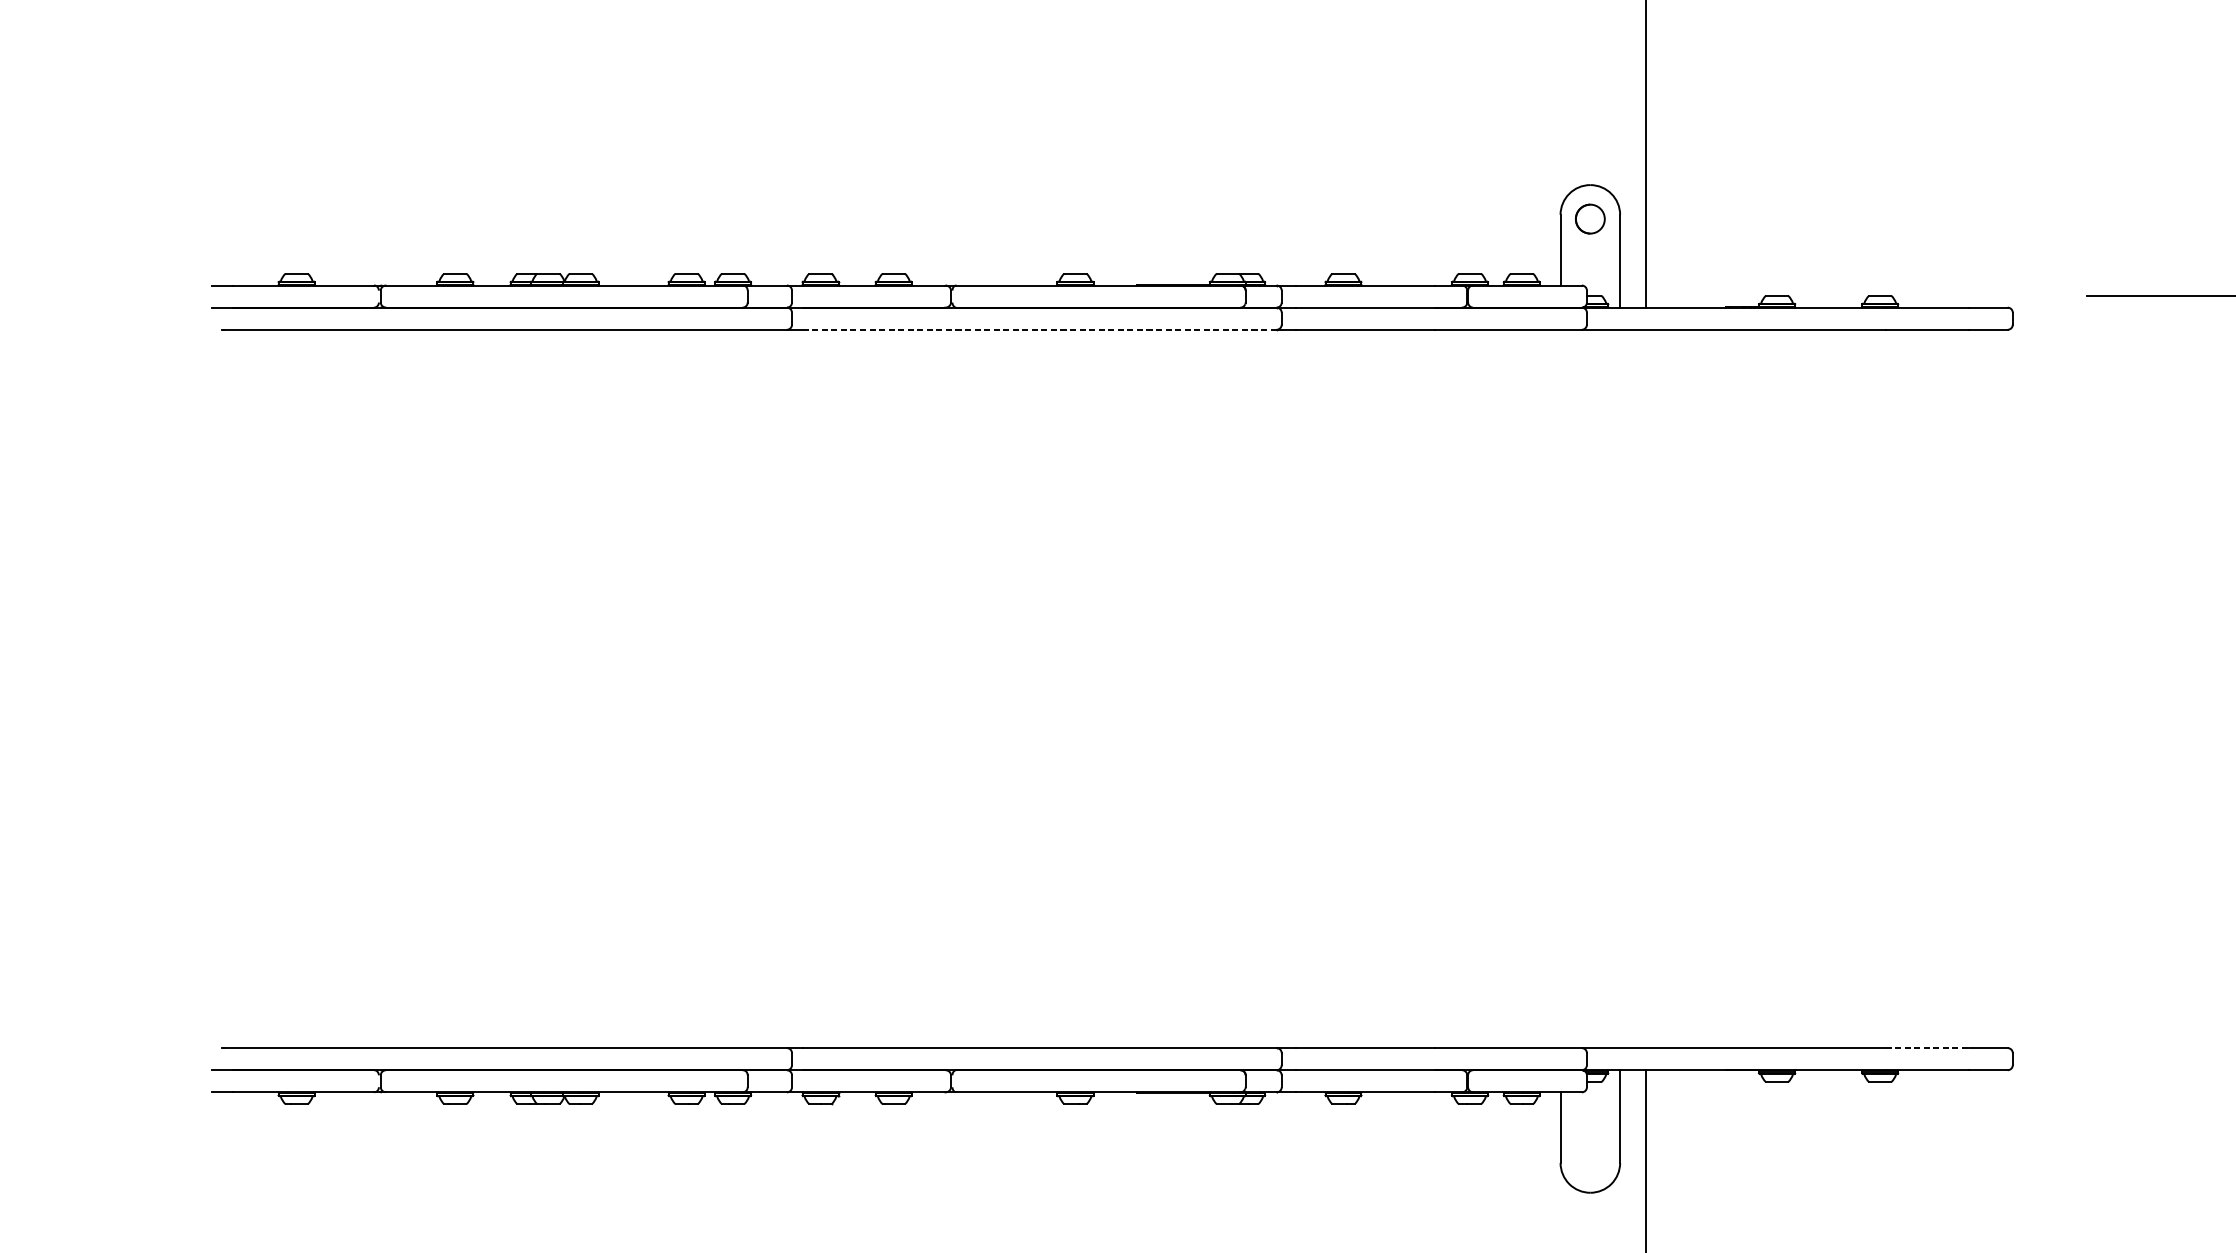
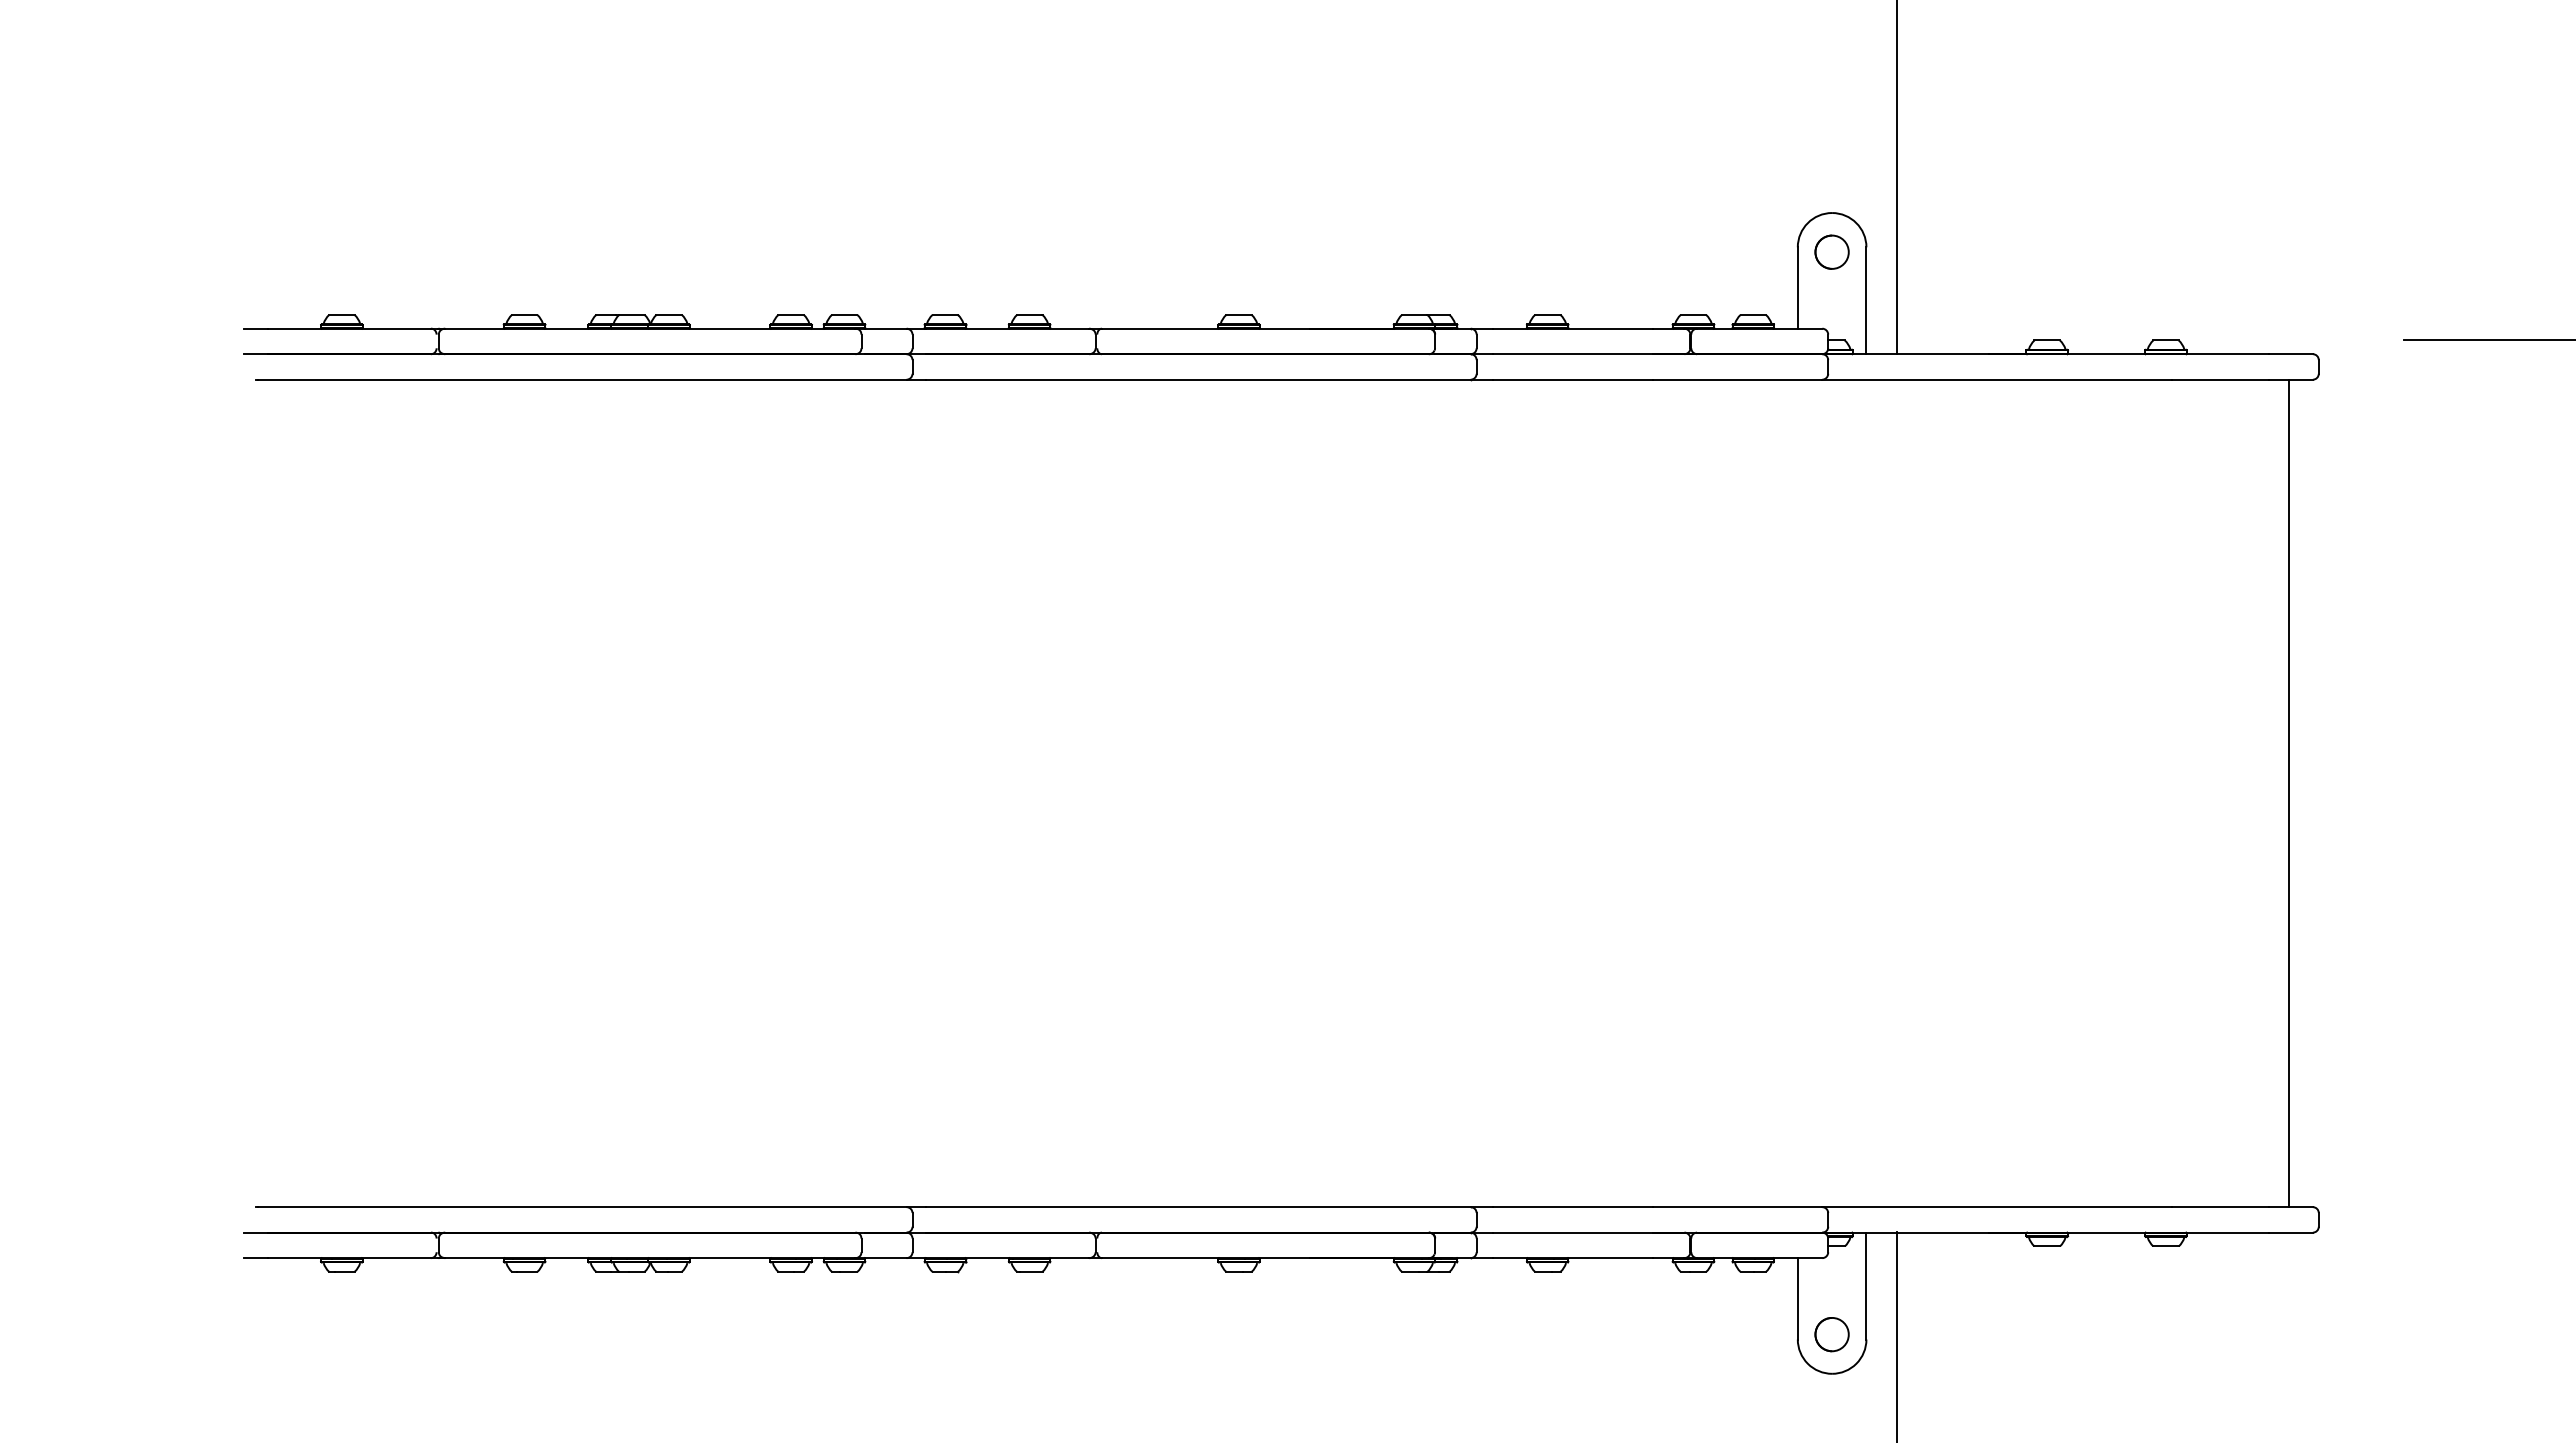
line: (1040, 329) -> (1198, 379), dashed -> solid
line: (1986, 689) -> (2288, 793), added
line: (1927, 1048) -> (2220, 1207), dashed -> solid
circle: (1589, 1158) -> (1831, 1334), added

